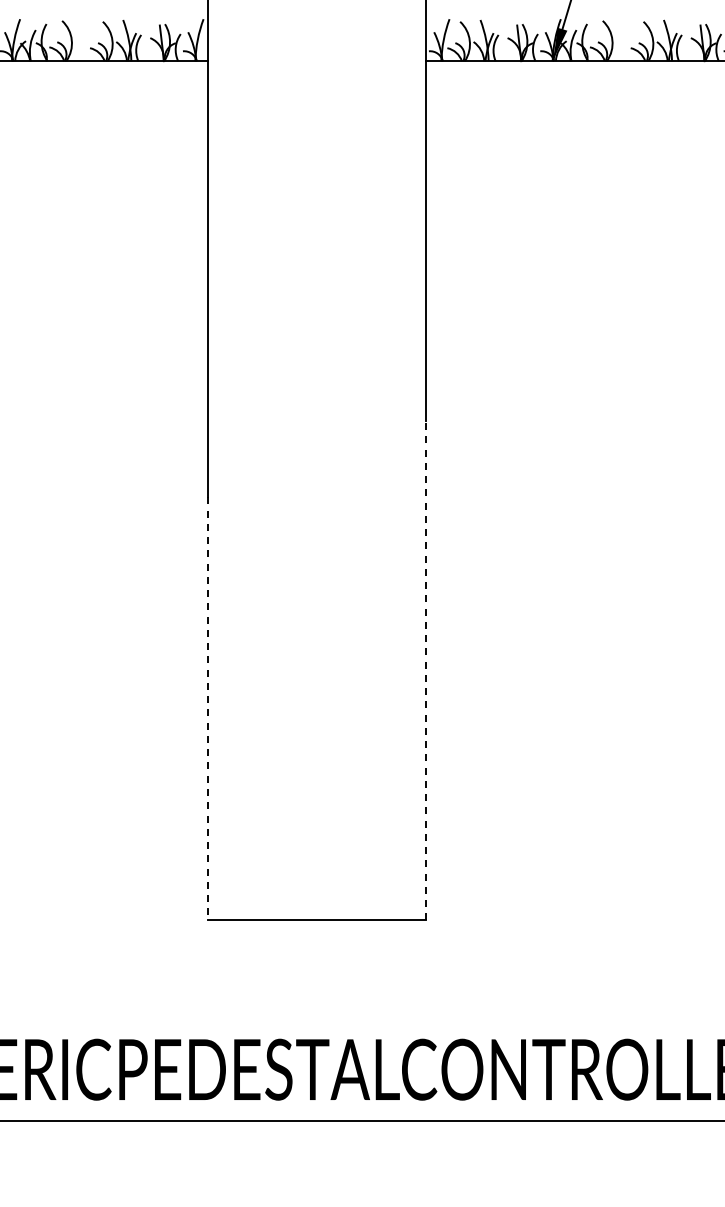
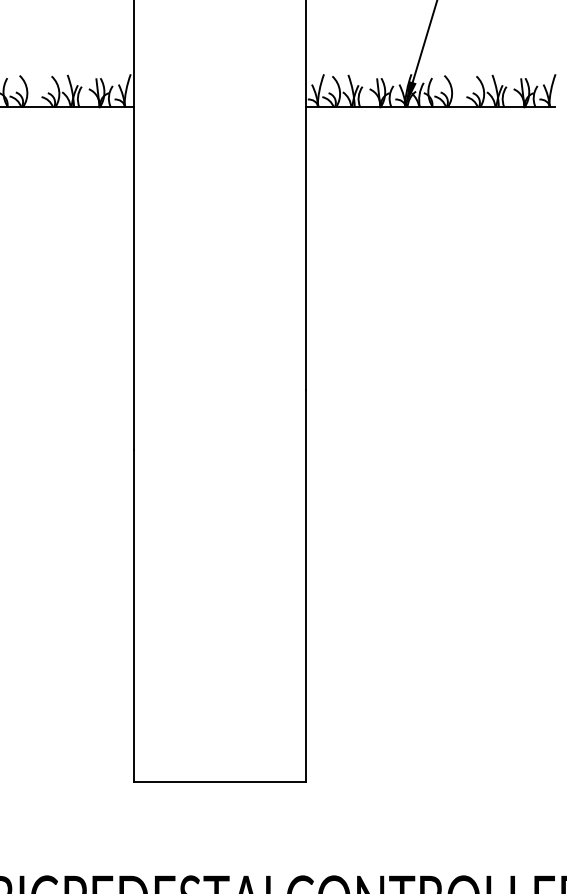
line: (426, 670) -> (305, 586), dashed -> solid
line: (207, 708) -> (133, 615), dashed -> solid

